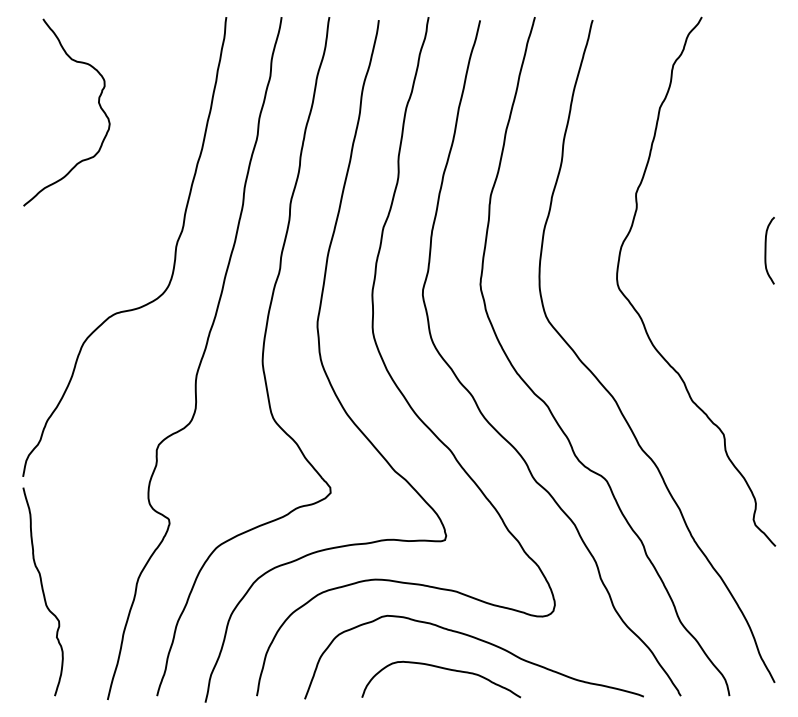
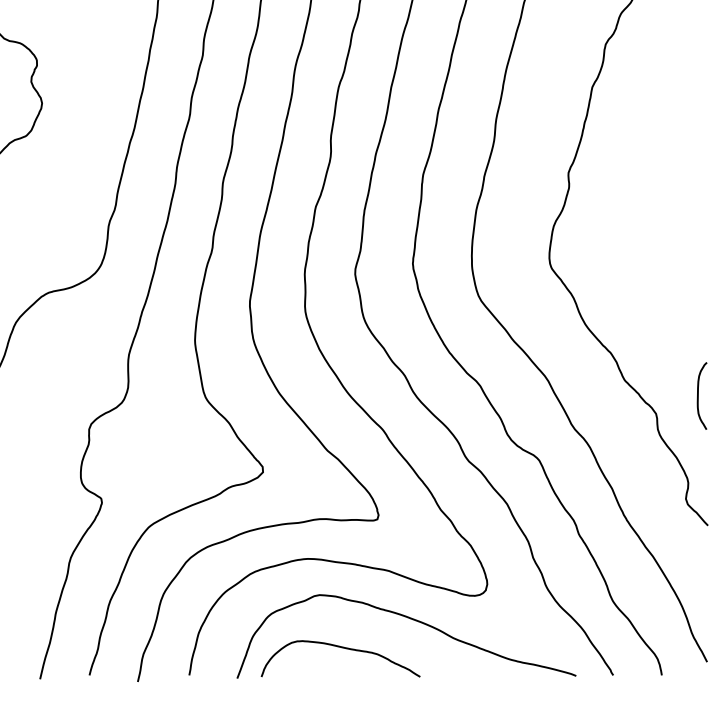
curve: (766, 250) -> (698, 395), moved
curve: (443, 669) -> (342, 648), moved

